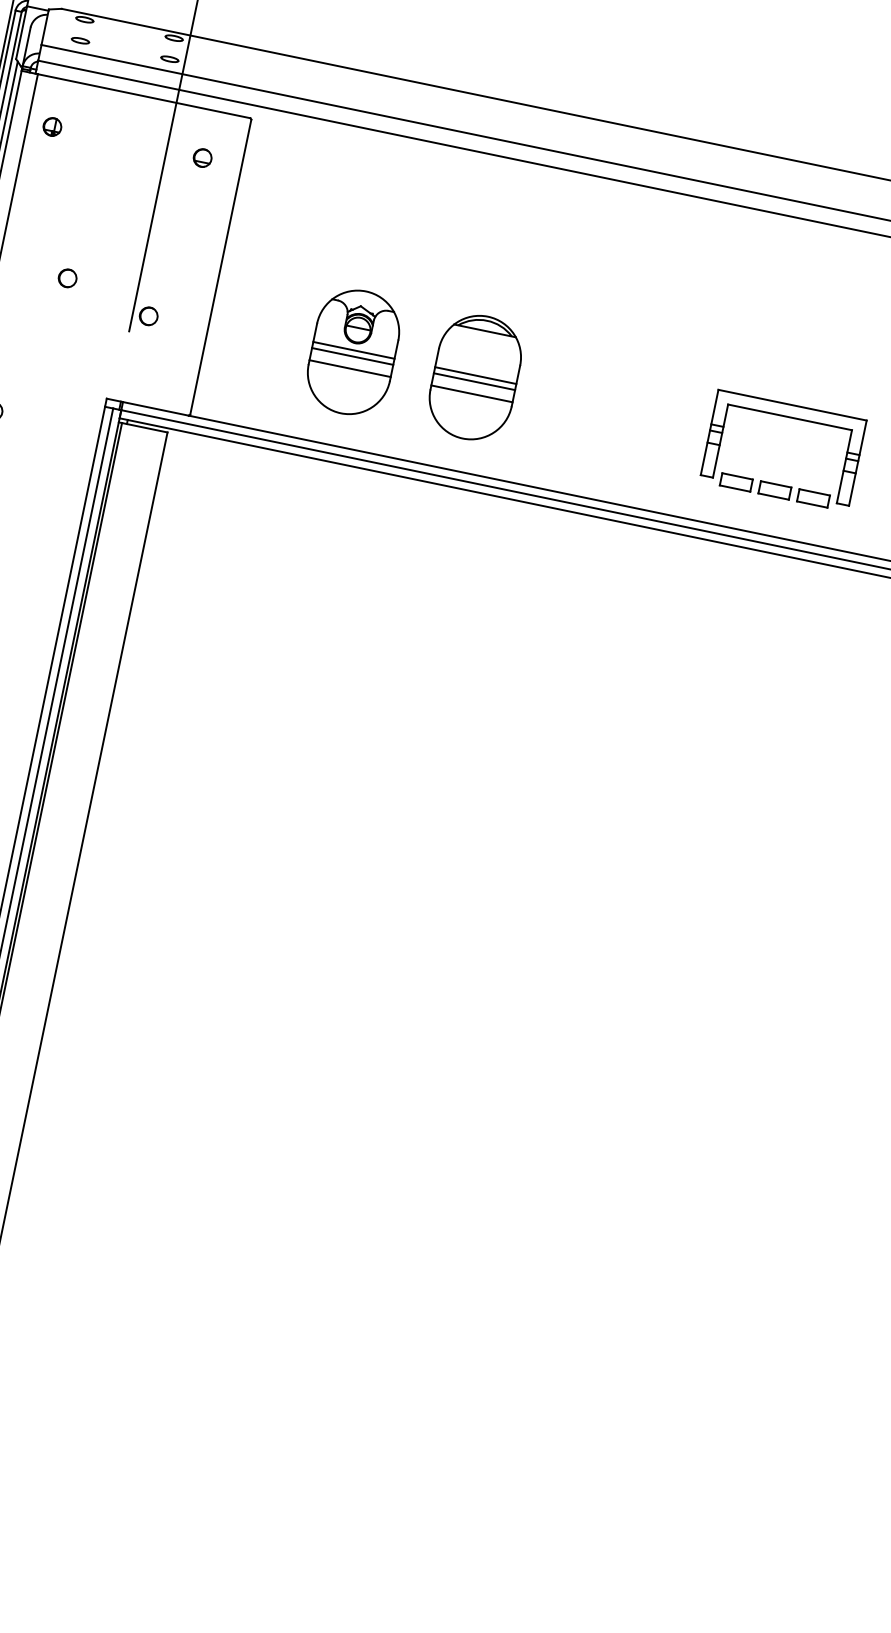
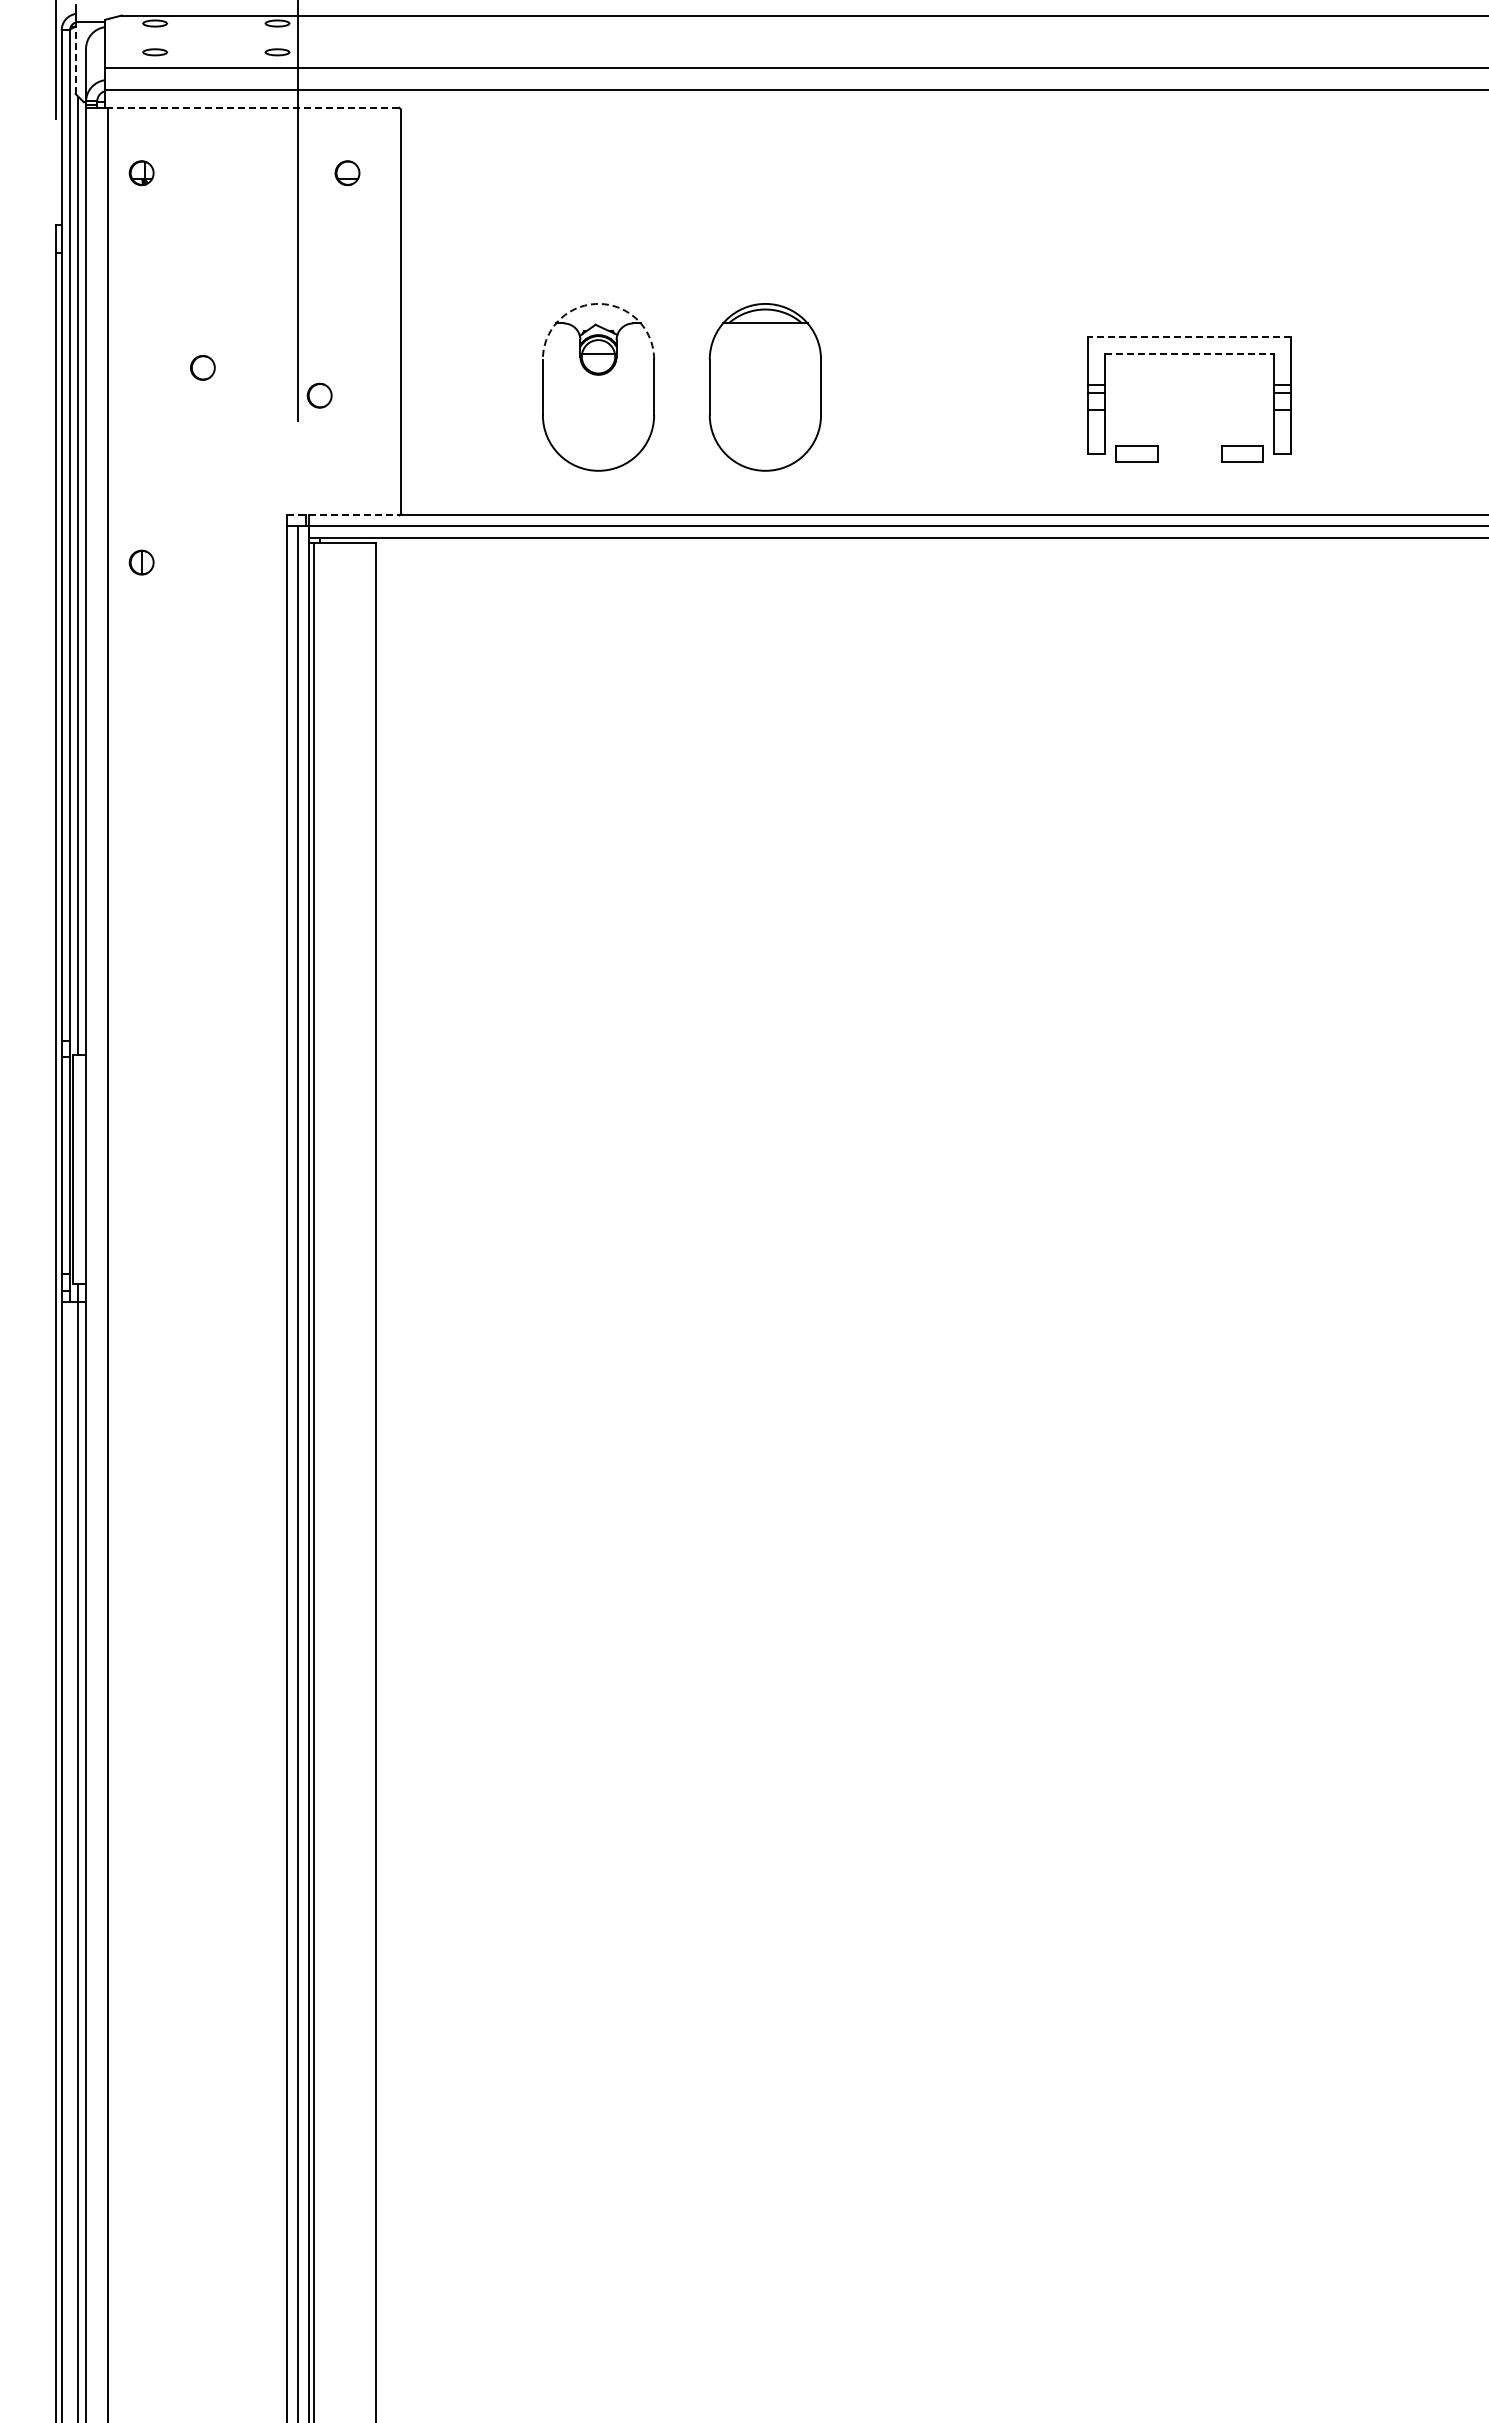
line: (21, 32) -> (75, 57), solid -> dashed
line: (143, 95) -> (253, 107), solid -> dashed
arc: (366, 291) -> (598, 303), solid -> dashed
line: (353, 350) -> (598, 384), removed
line: (352, 356) -> (598, 392), removed
line: (350, 368) -> (598, 409), removed
line: (475, 375) -> (765, 384), removed
line: (474, 381) -> (765, 392), removed
line: (472, 393) -> (765, 409), removed
line: (792, 405) -> (1189, 337), solid -> dashed
line: (147, 407) -> (343, 515), solid -> dashed
line: (789, 417) -> (1189, 354), solid -> dashed
part: (774, 489) -> (1189, 453), removed

